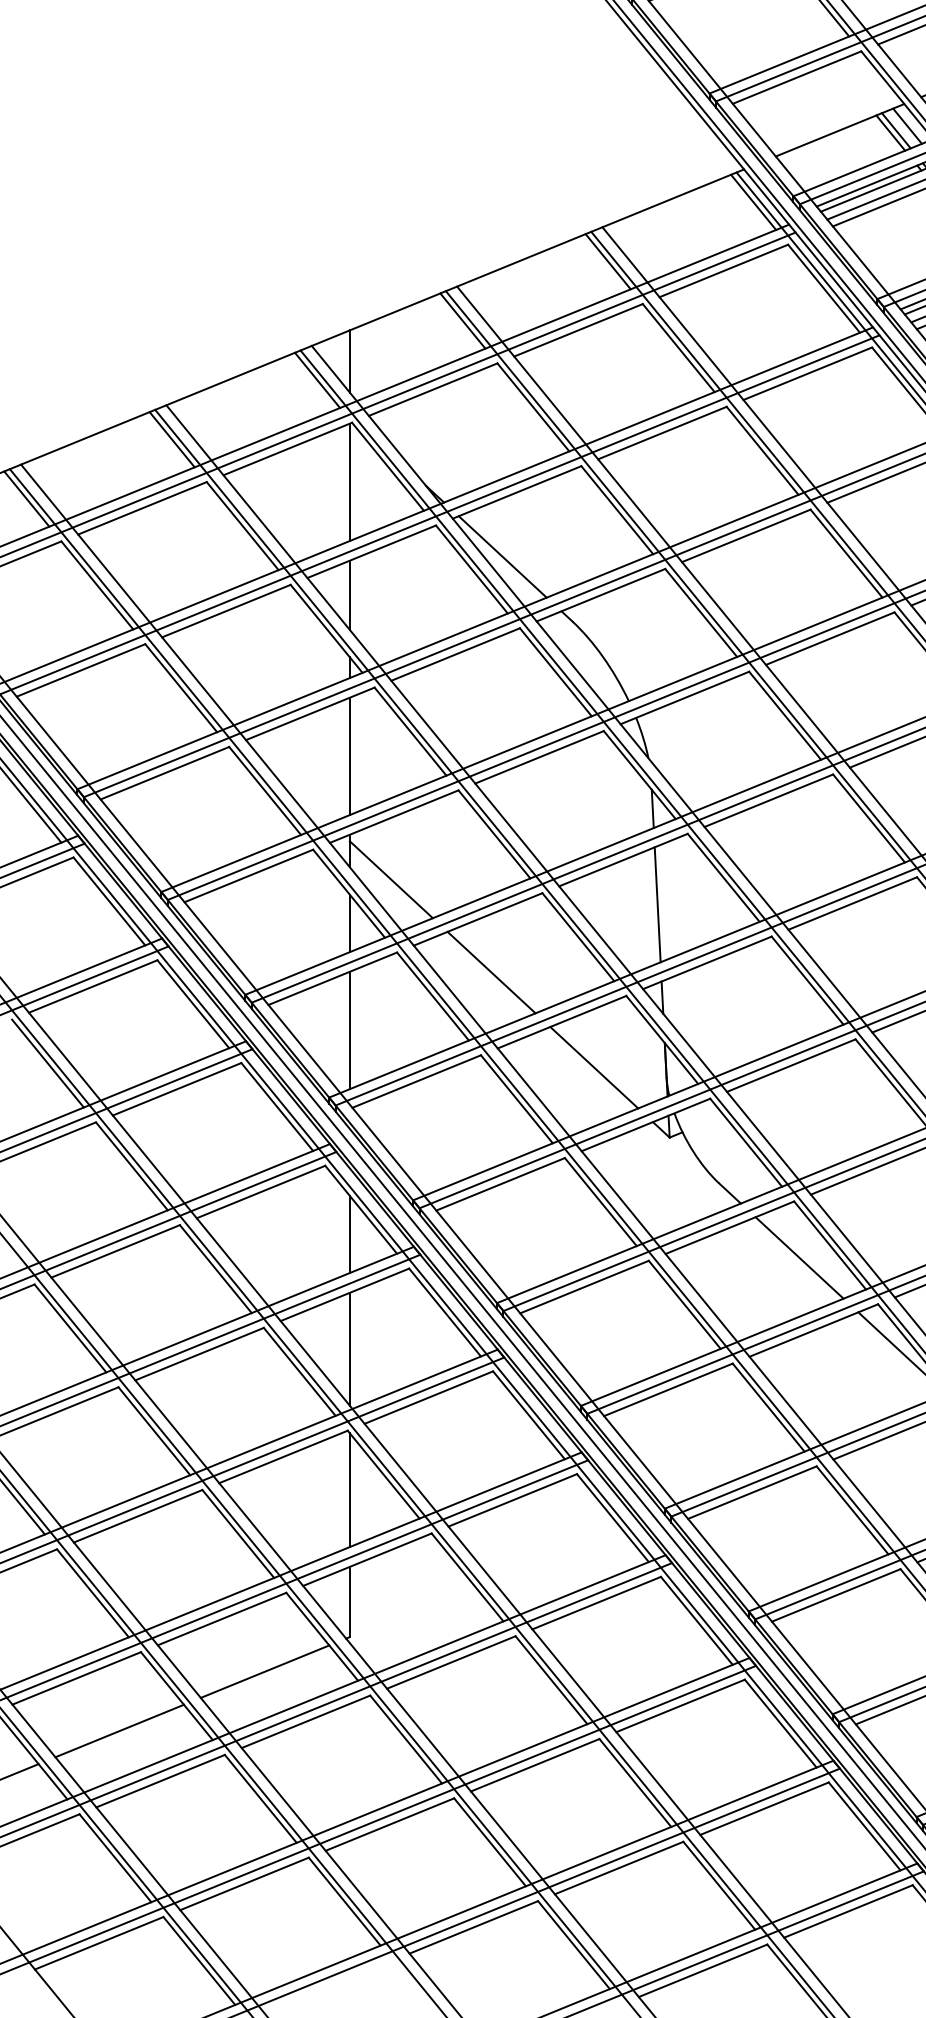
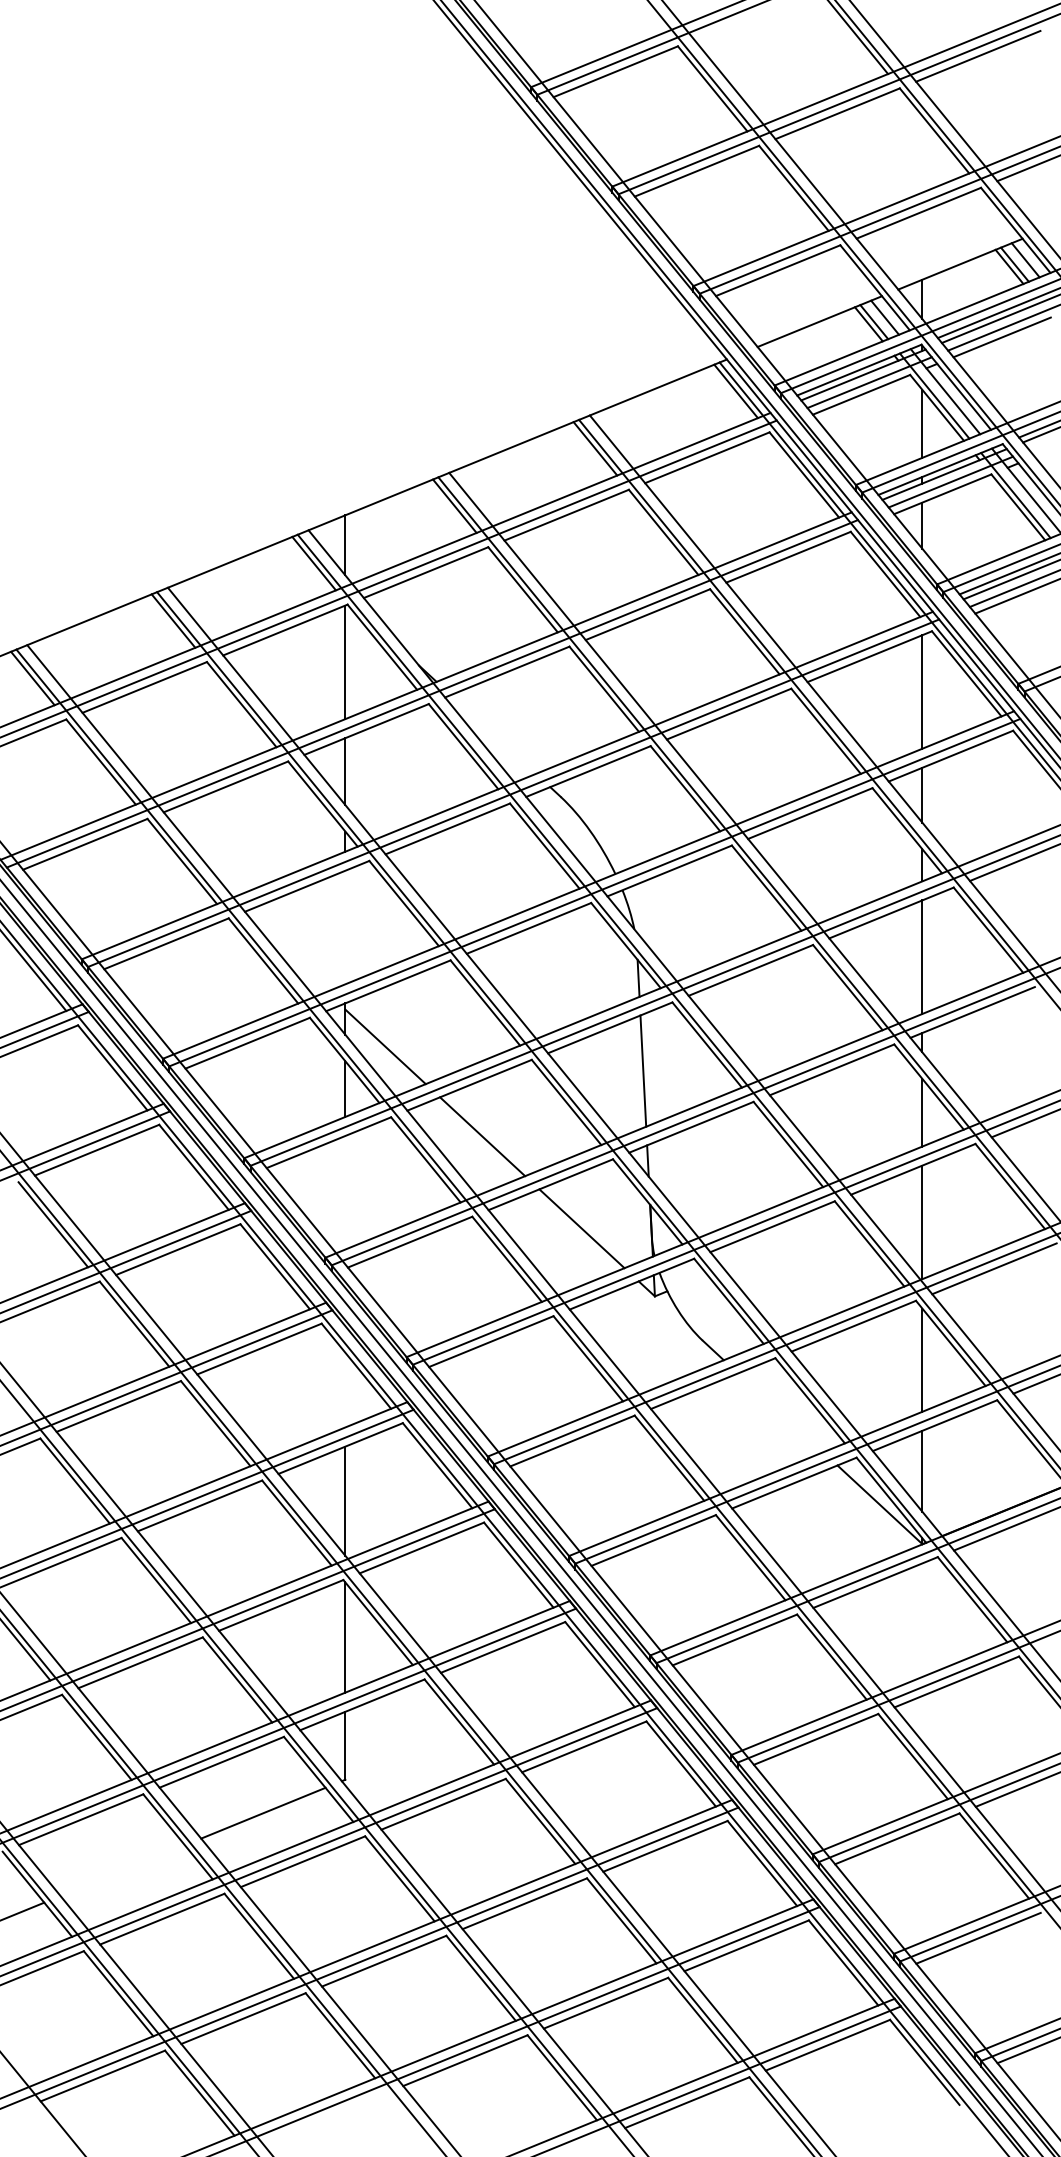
line: (501, 556) -> (492, 734), removed
line: (349, 756) -> (345, 927), removed
line: (349, 1030) -> (345, 1192), removed
line: (349, 1233) -> (345, 1389), removed
line: (799, 1257) -> (780, 1412), removed
line: (119, 1730) -> (122, 1870), removed

